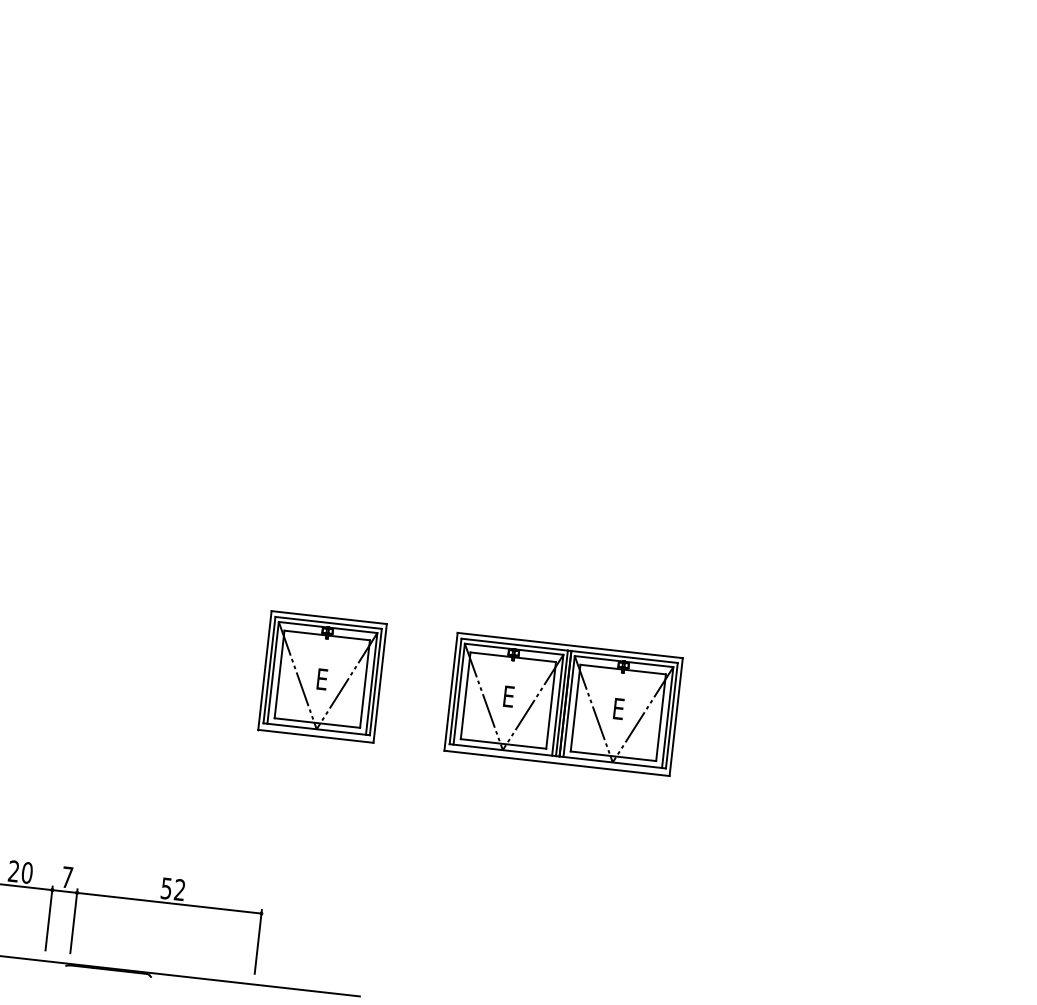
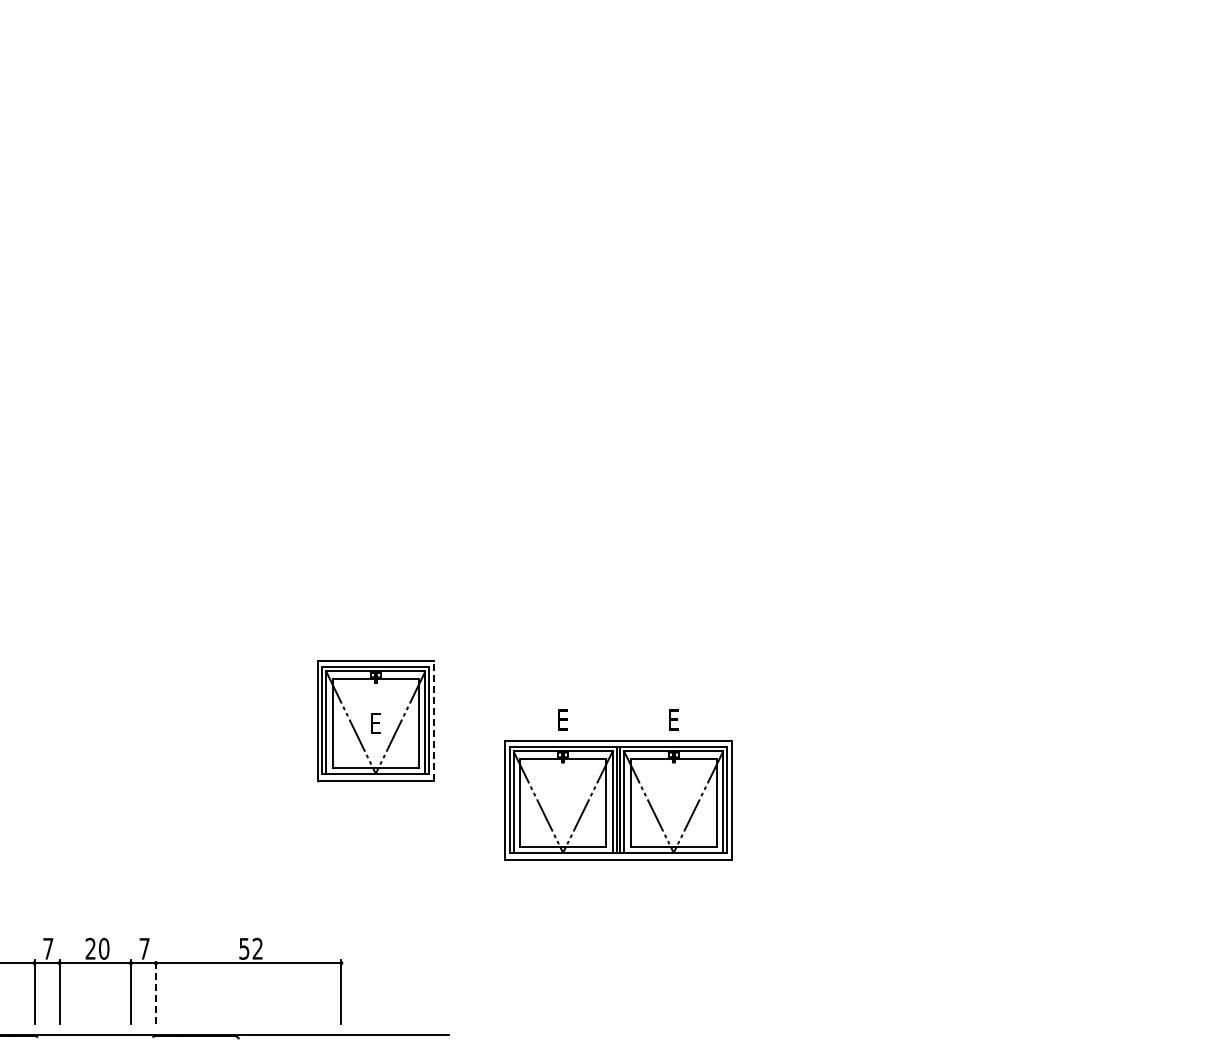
line: (379, 683) -> (433, 721), solid -> dashed
part: (563, 704) -> (618, 800), moved
line: (73, 921) -> (155, 991), solid -> dashed

